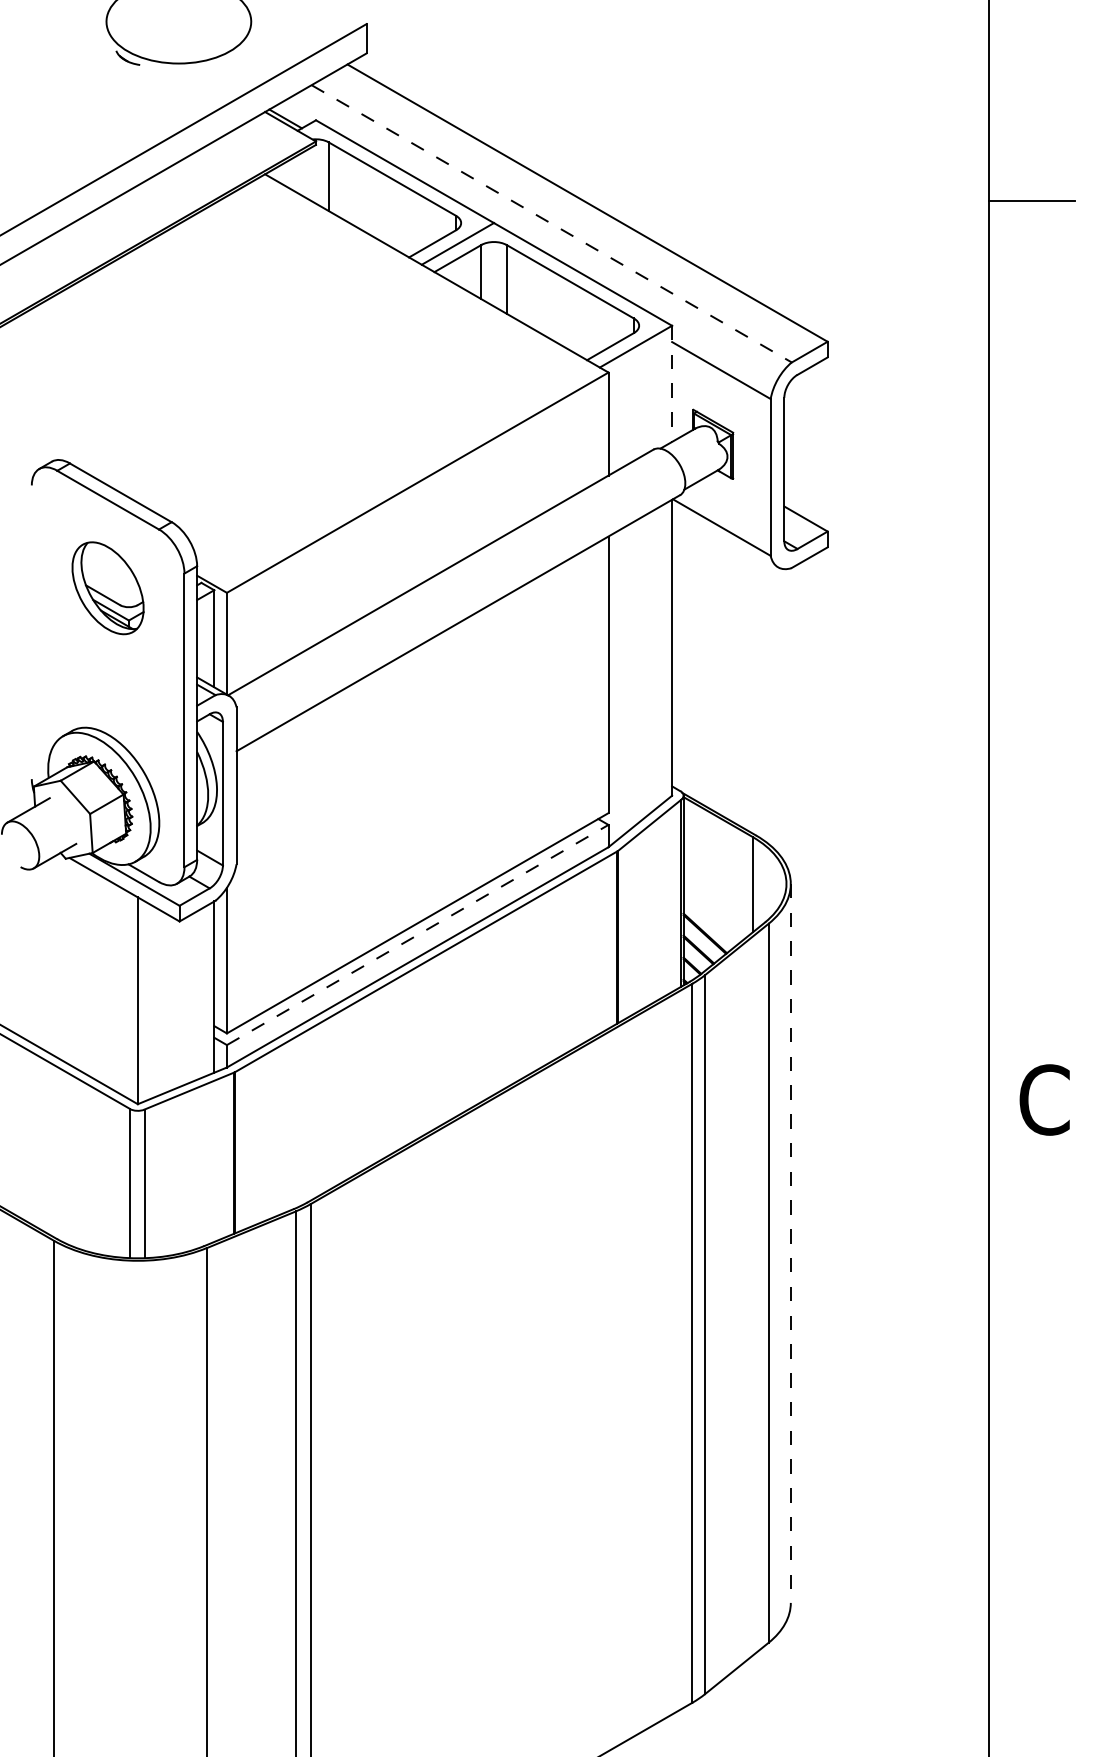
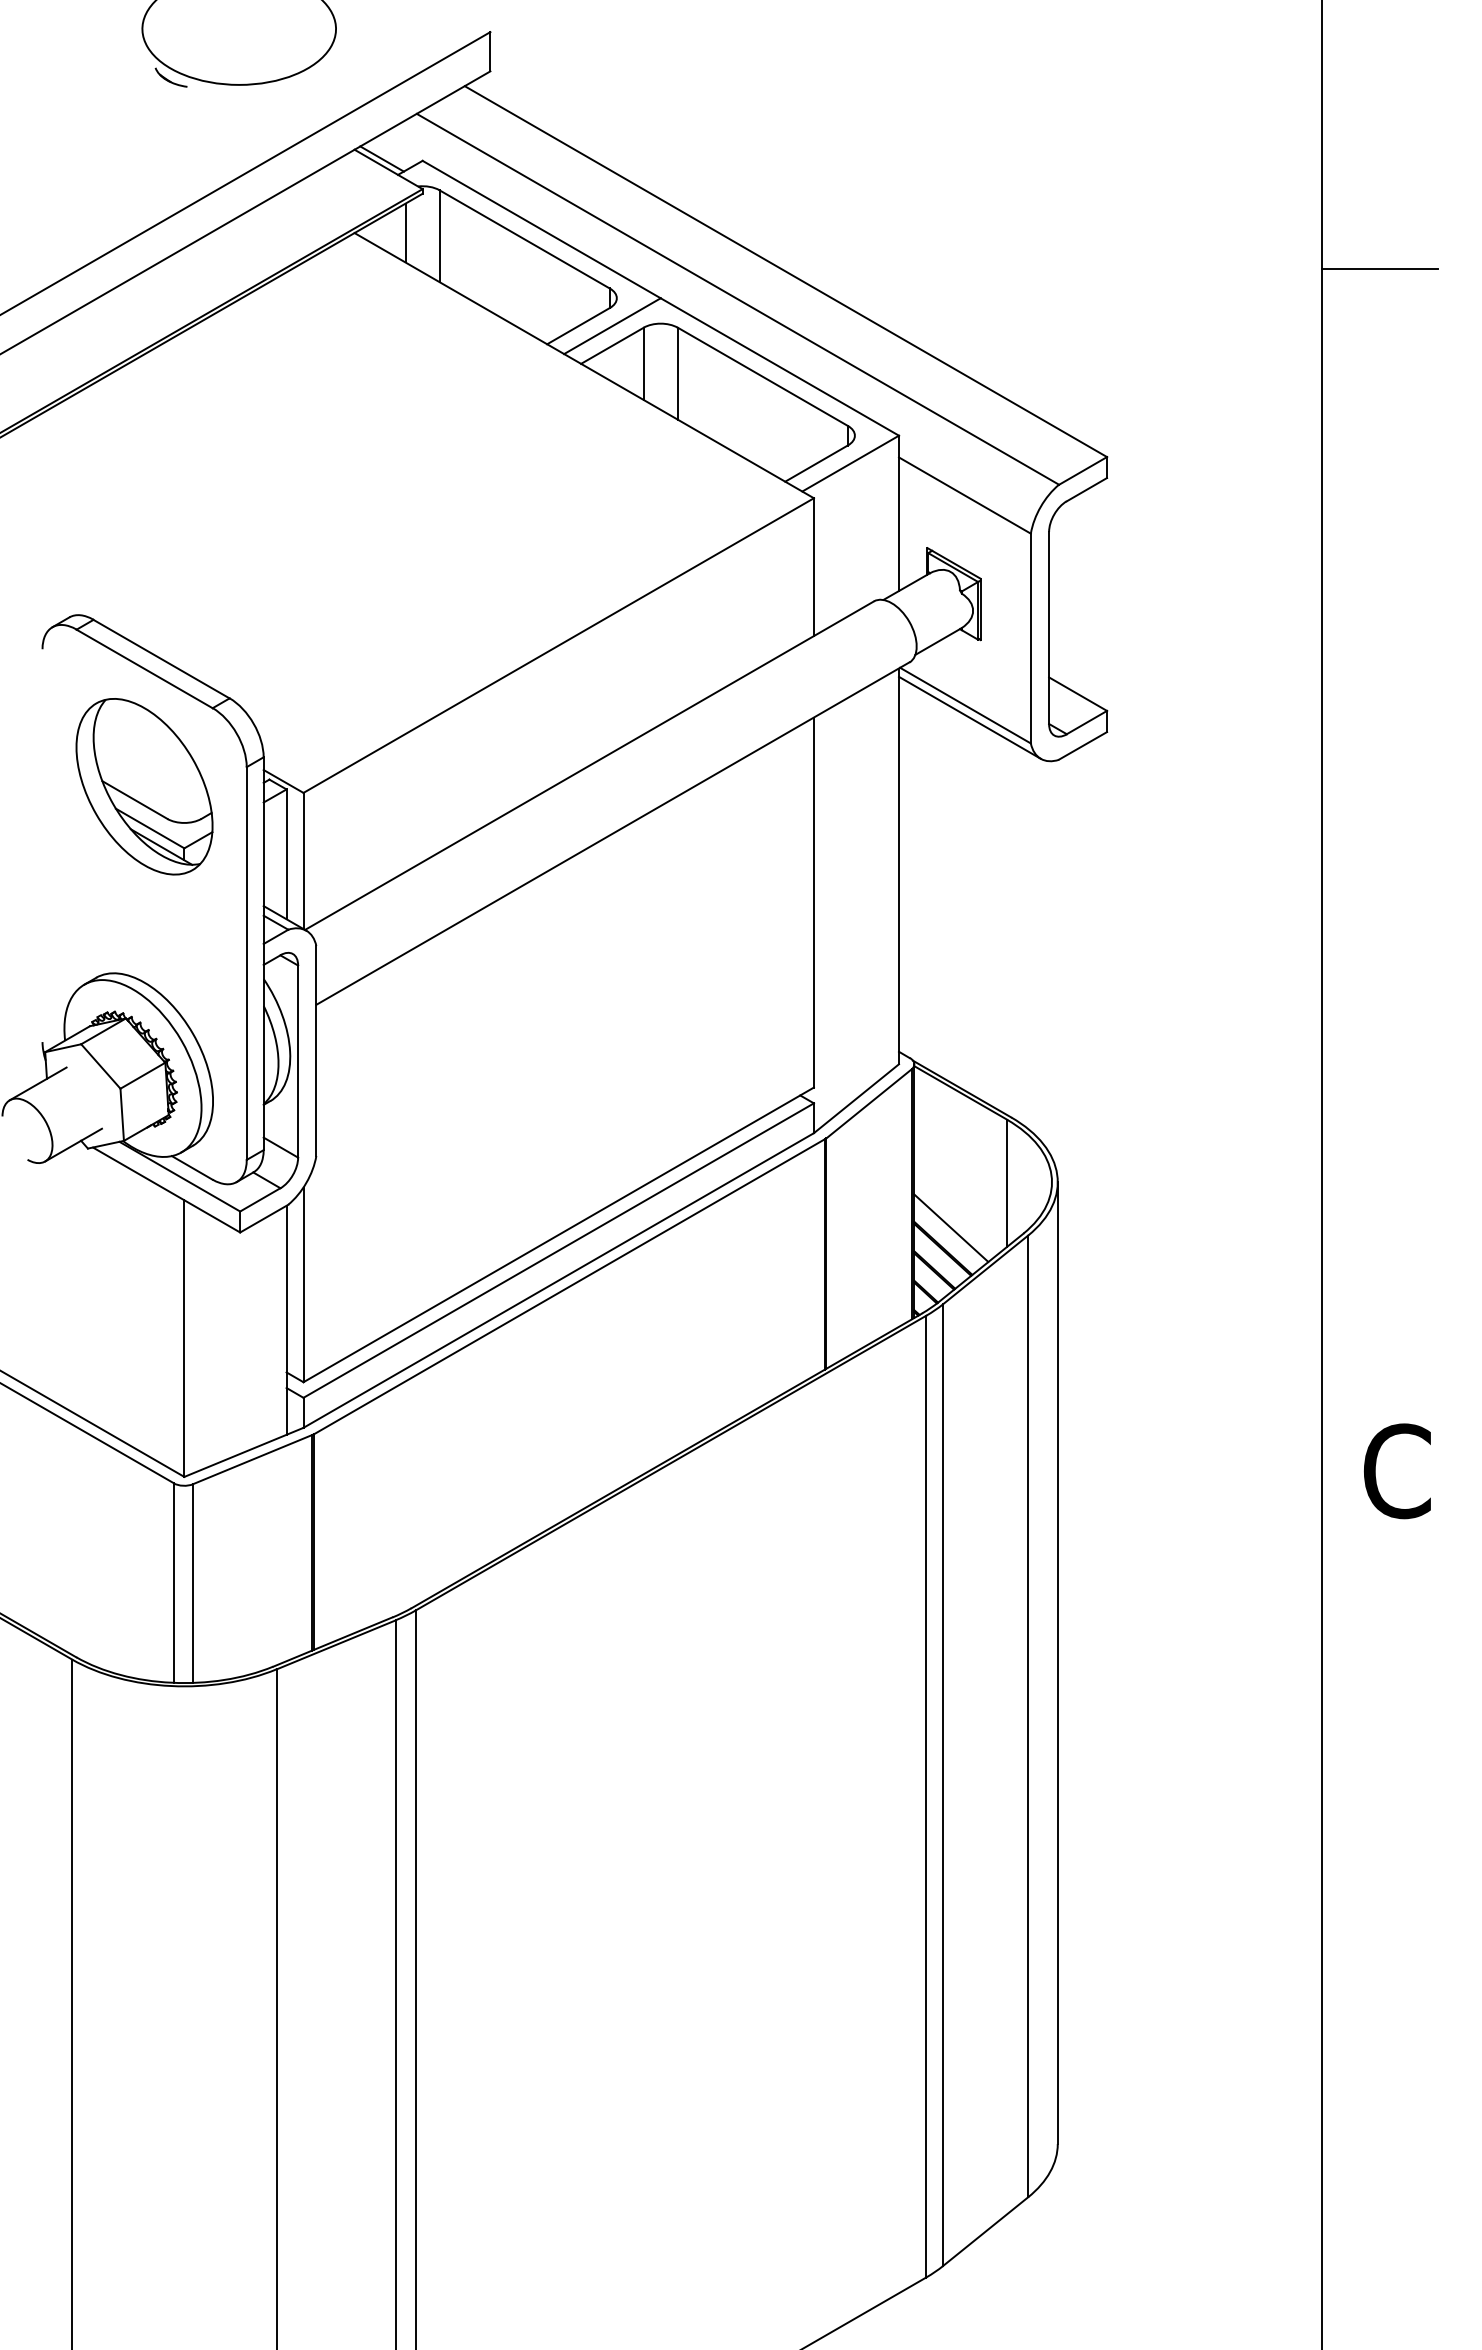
line: (303, 173) -> (405, 232), added
line: (552, 223) -> (738, 299), dashed -> solid
line: (672, 383) -> (899, 513), dashed -> solid
line: (724, 536) -> (969, 717), added
part: (108, 588) -> (144, 786), size x1.43
line: (711, 917) -> (951, 1227), added
line: (417, 934) -> (558, 1250), dashed -> solid
line: (790, 1243) -> (1057, 1663), dashed -> solid

